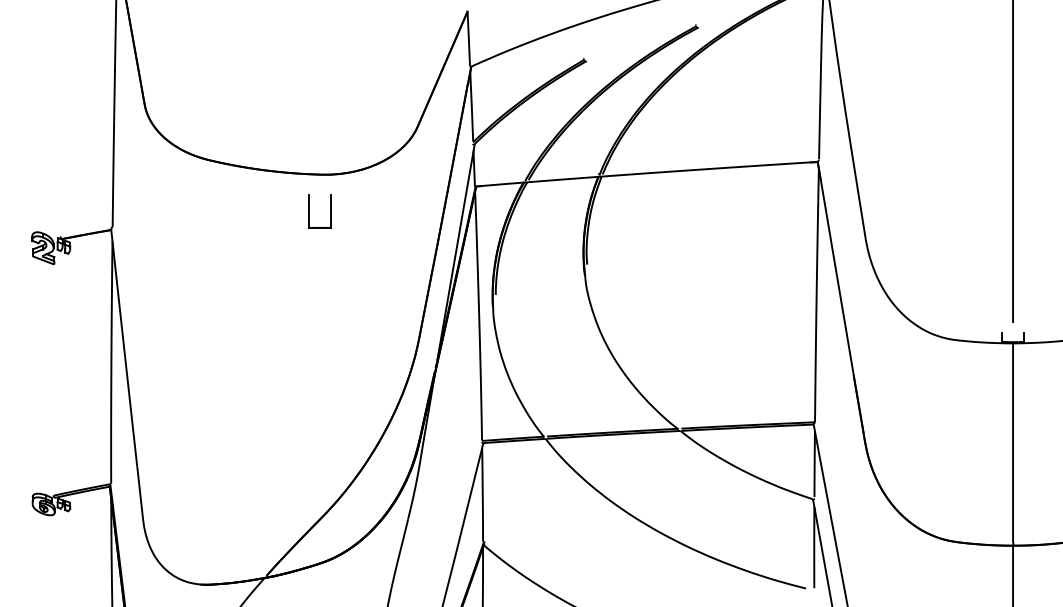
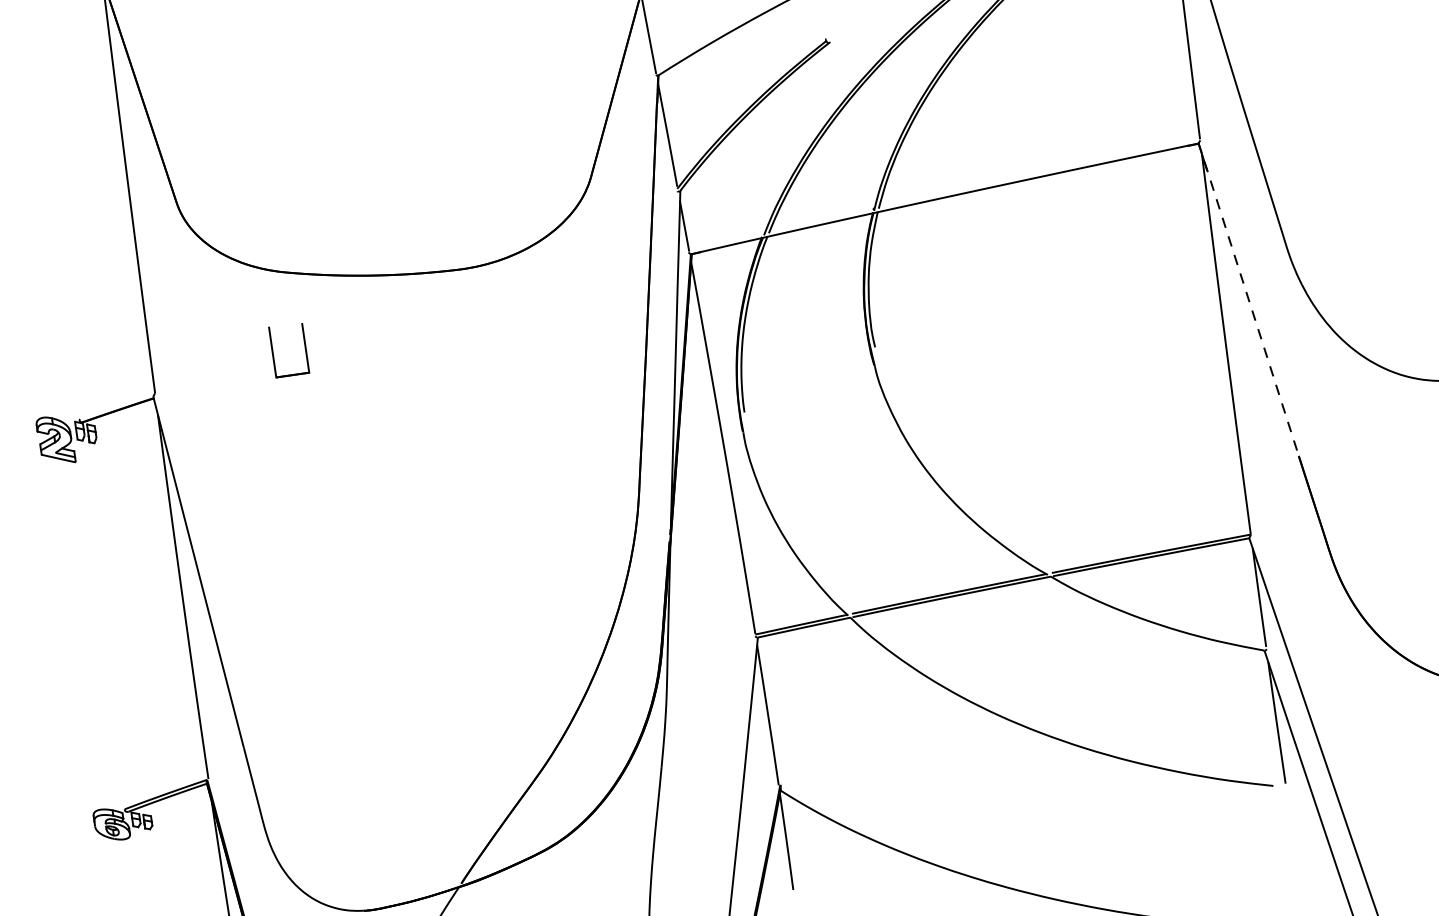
part: (309, 211) -> (273, 352), moved
line: (835, 269) -> (1248, 301), solid -> dashed

